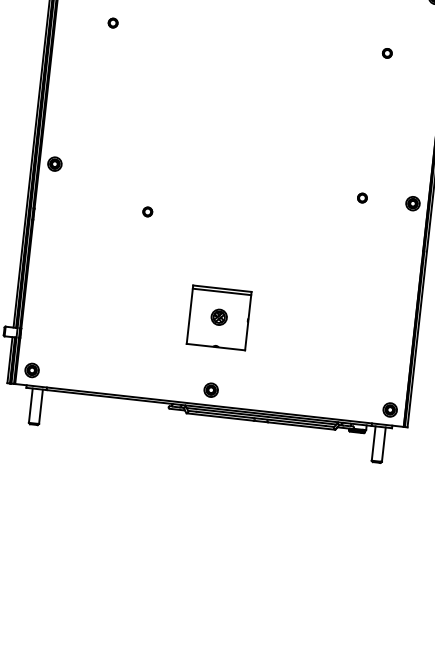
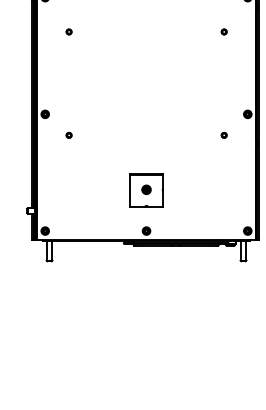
part: (361, 196) -> (223, 134), moved
part: (146, 210) -> (68, 134), moved

